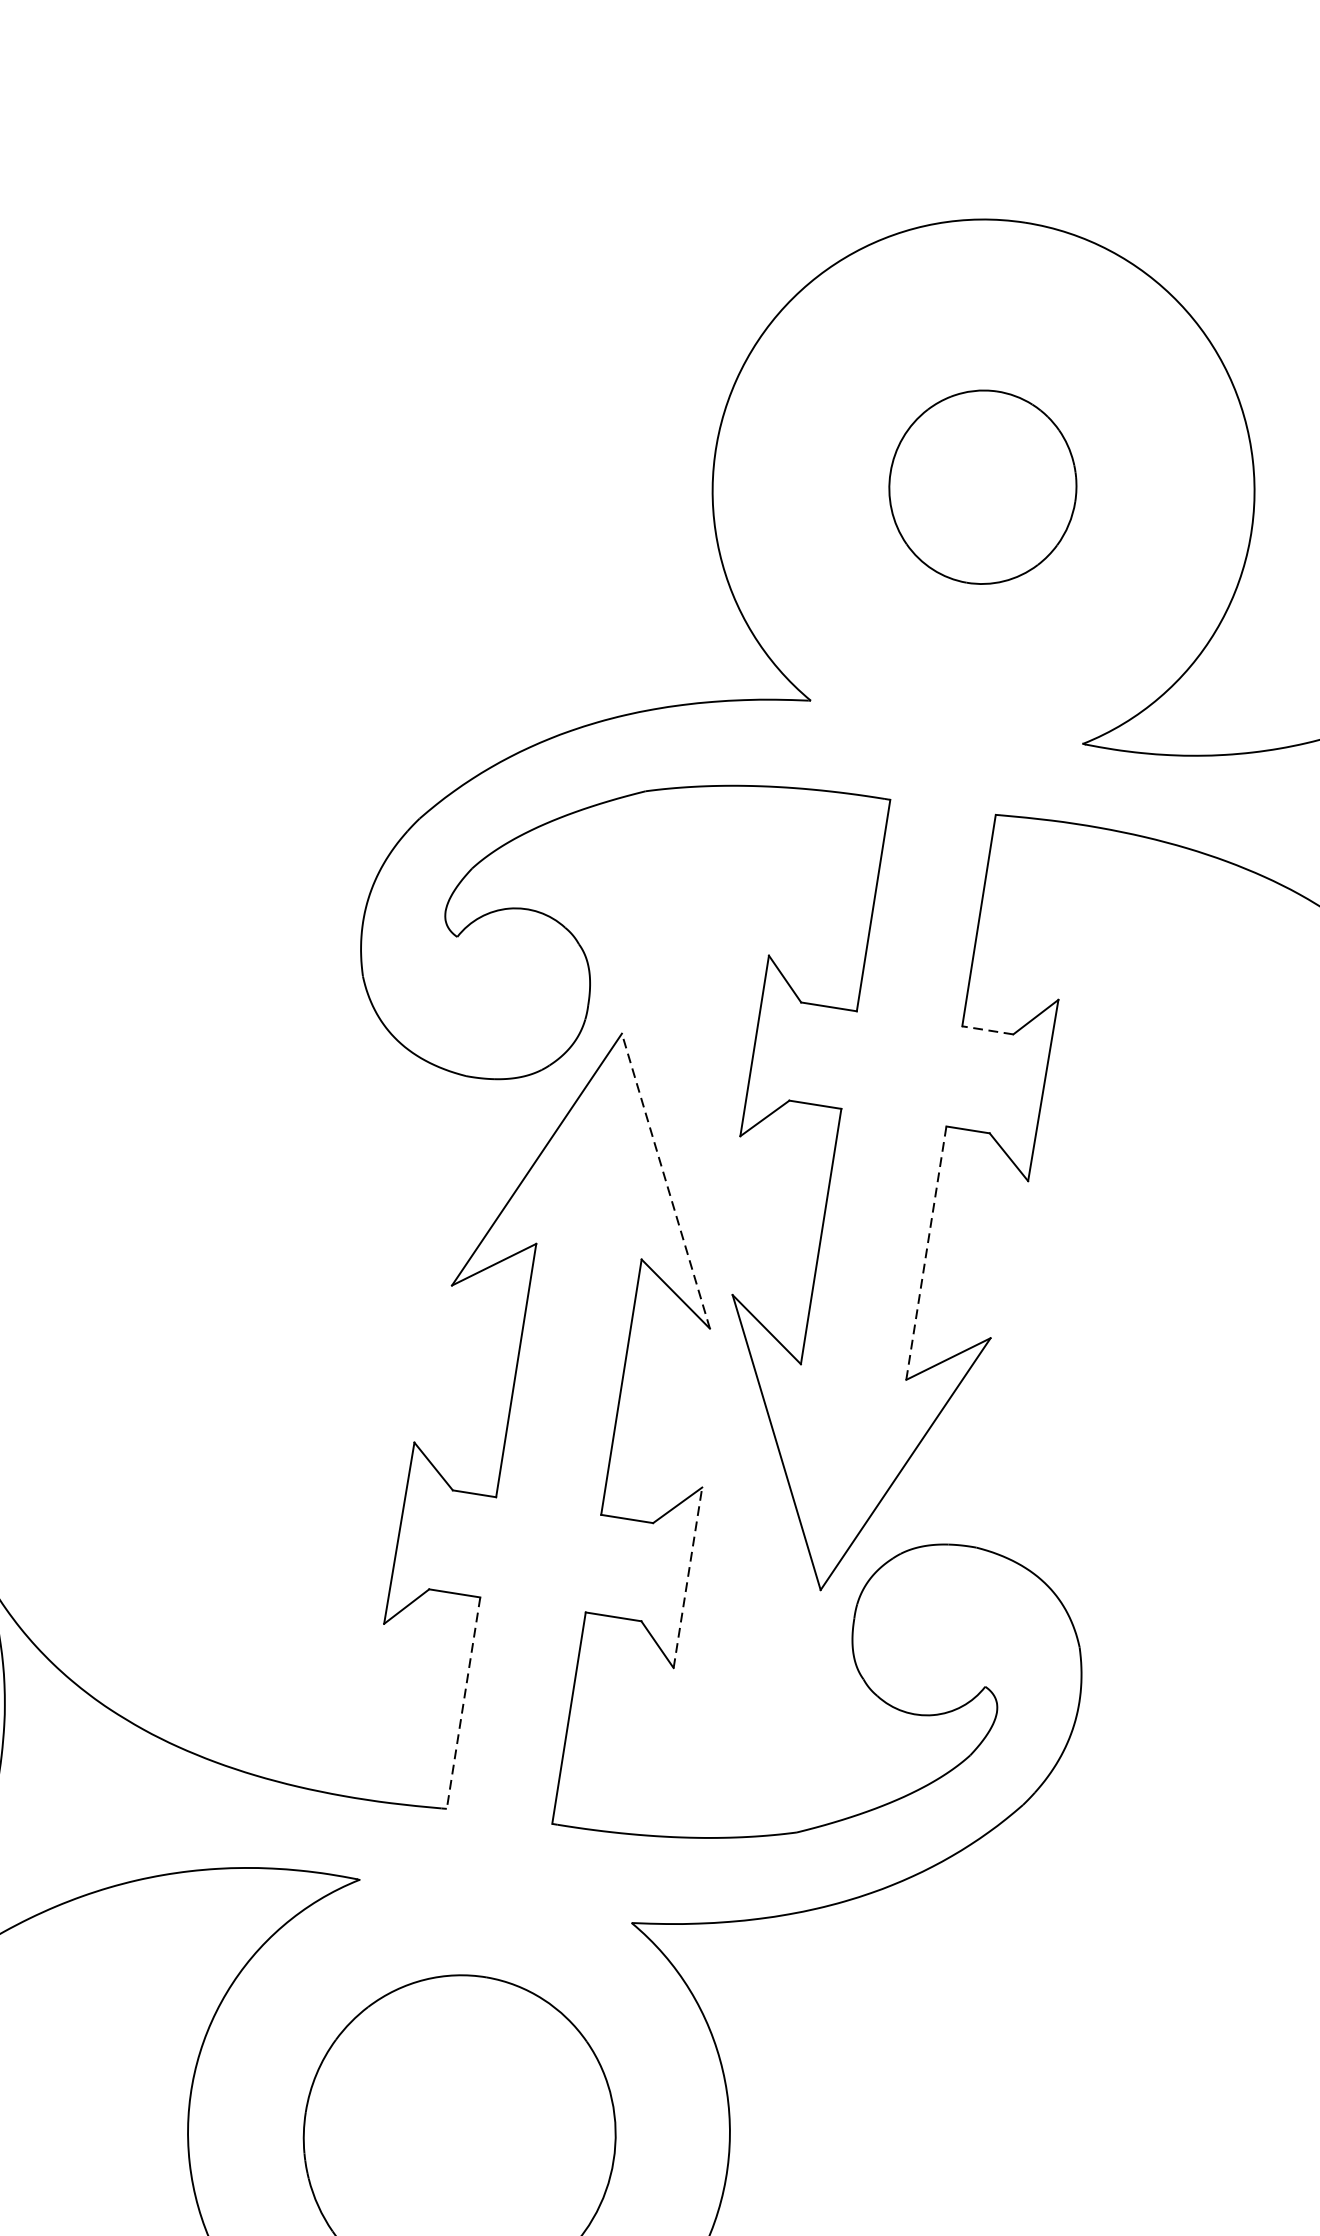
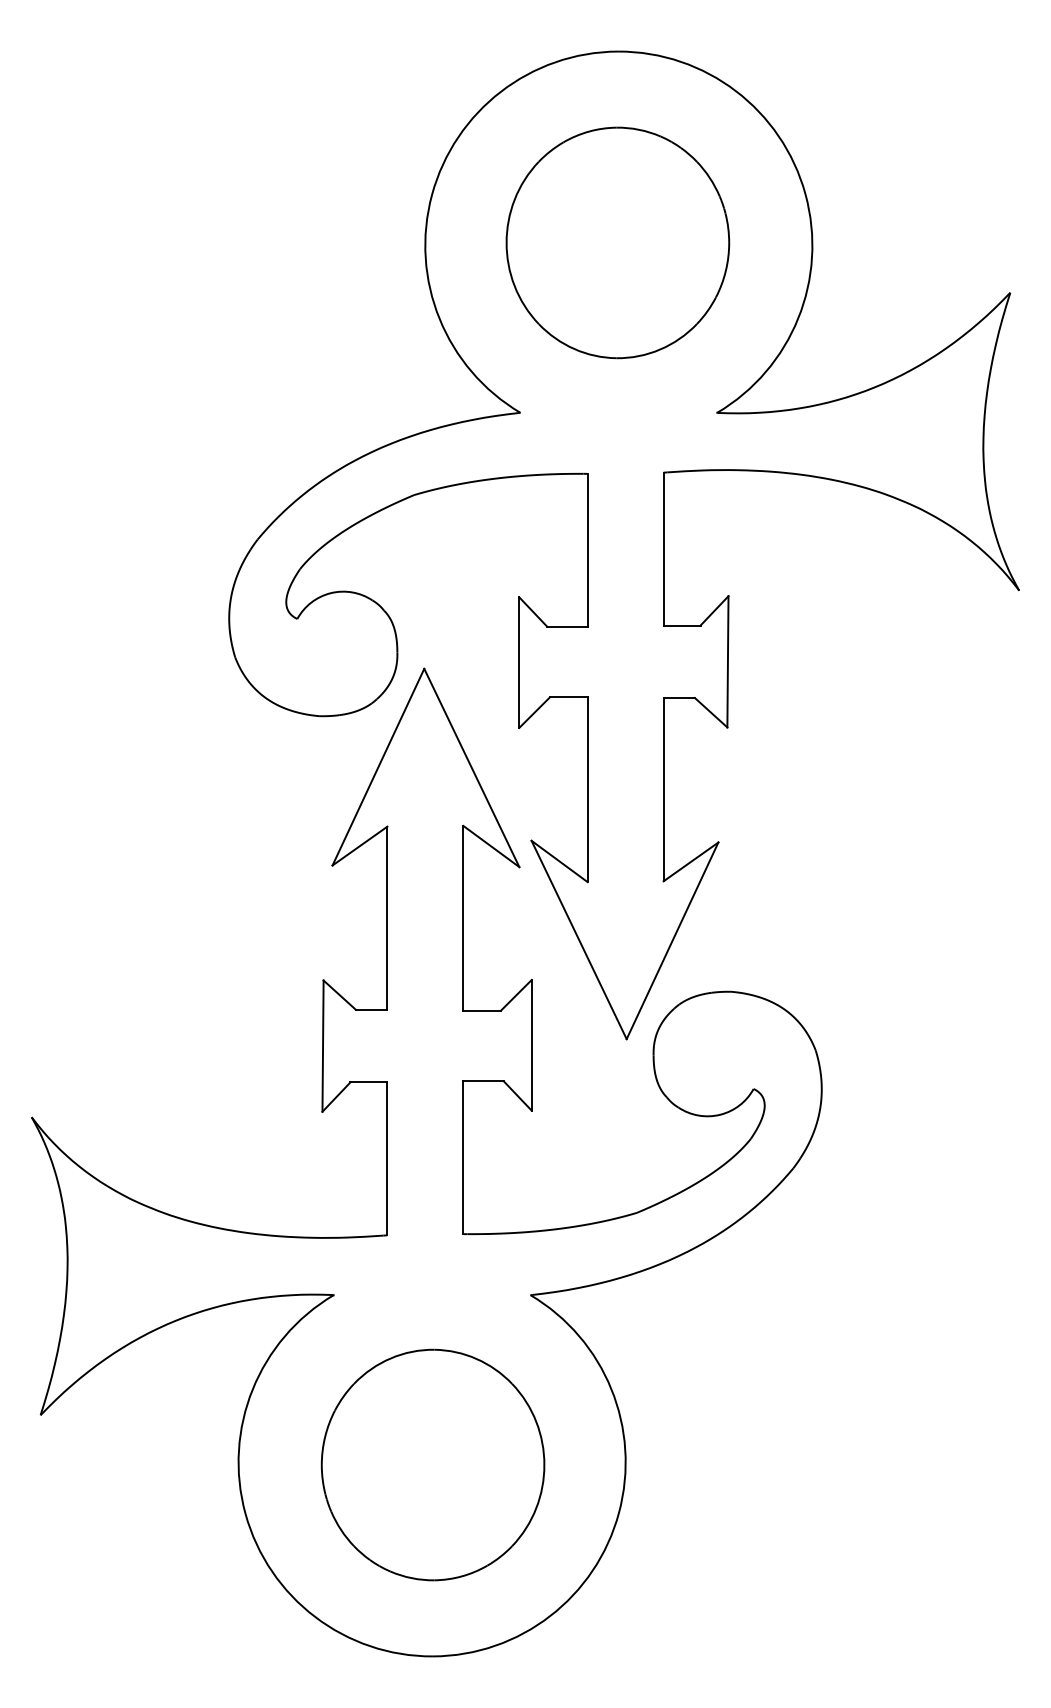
part: (982, 486) -> (617, 242), size x1.67
line: (987, 1030) -> (681, 625), dashed -> solid
line: (665, 1180) -> (471, 767), dashed -> solid
line: (926, 1252) -> (663, 789), dashed -> solid
line: (687, 1576) -> (531, 1044), dashed -> solid
line: (463, 1704) -> (387, 1159), dashed -> solid

